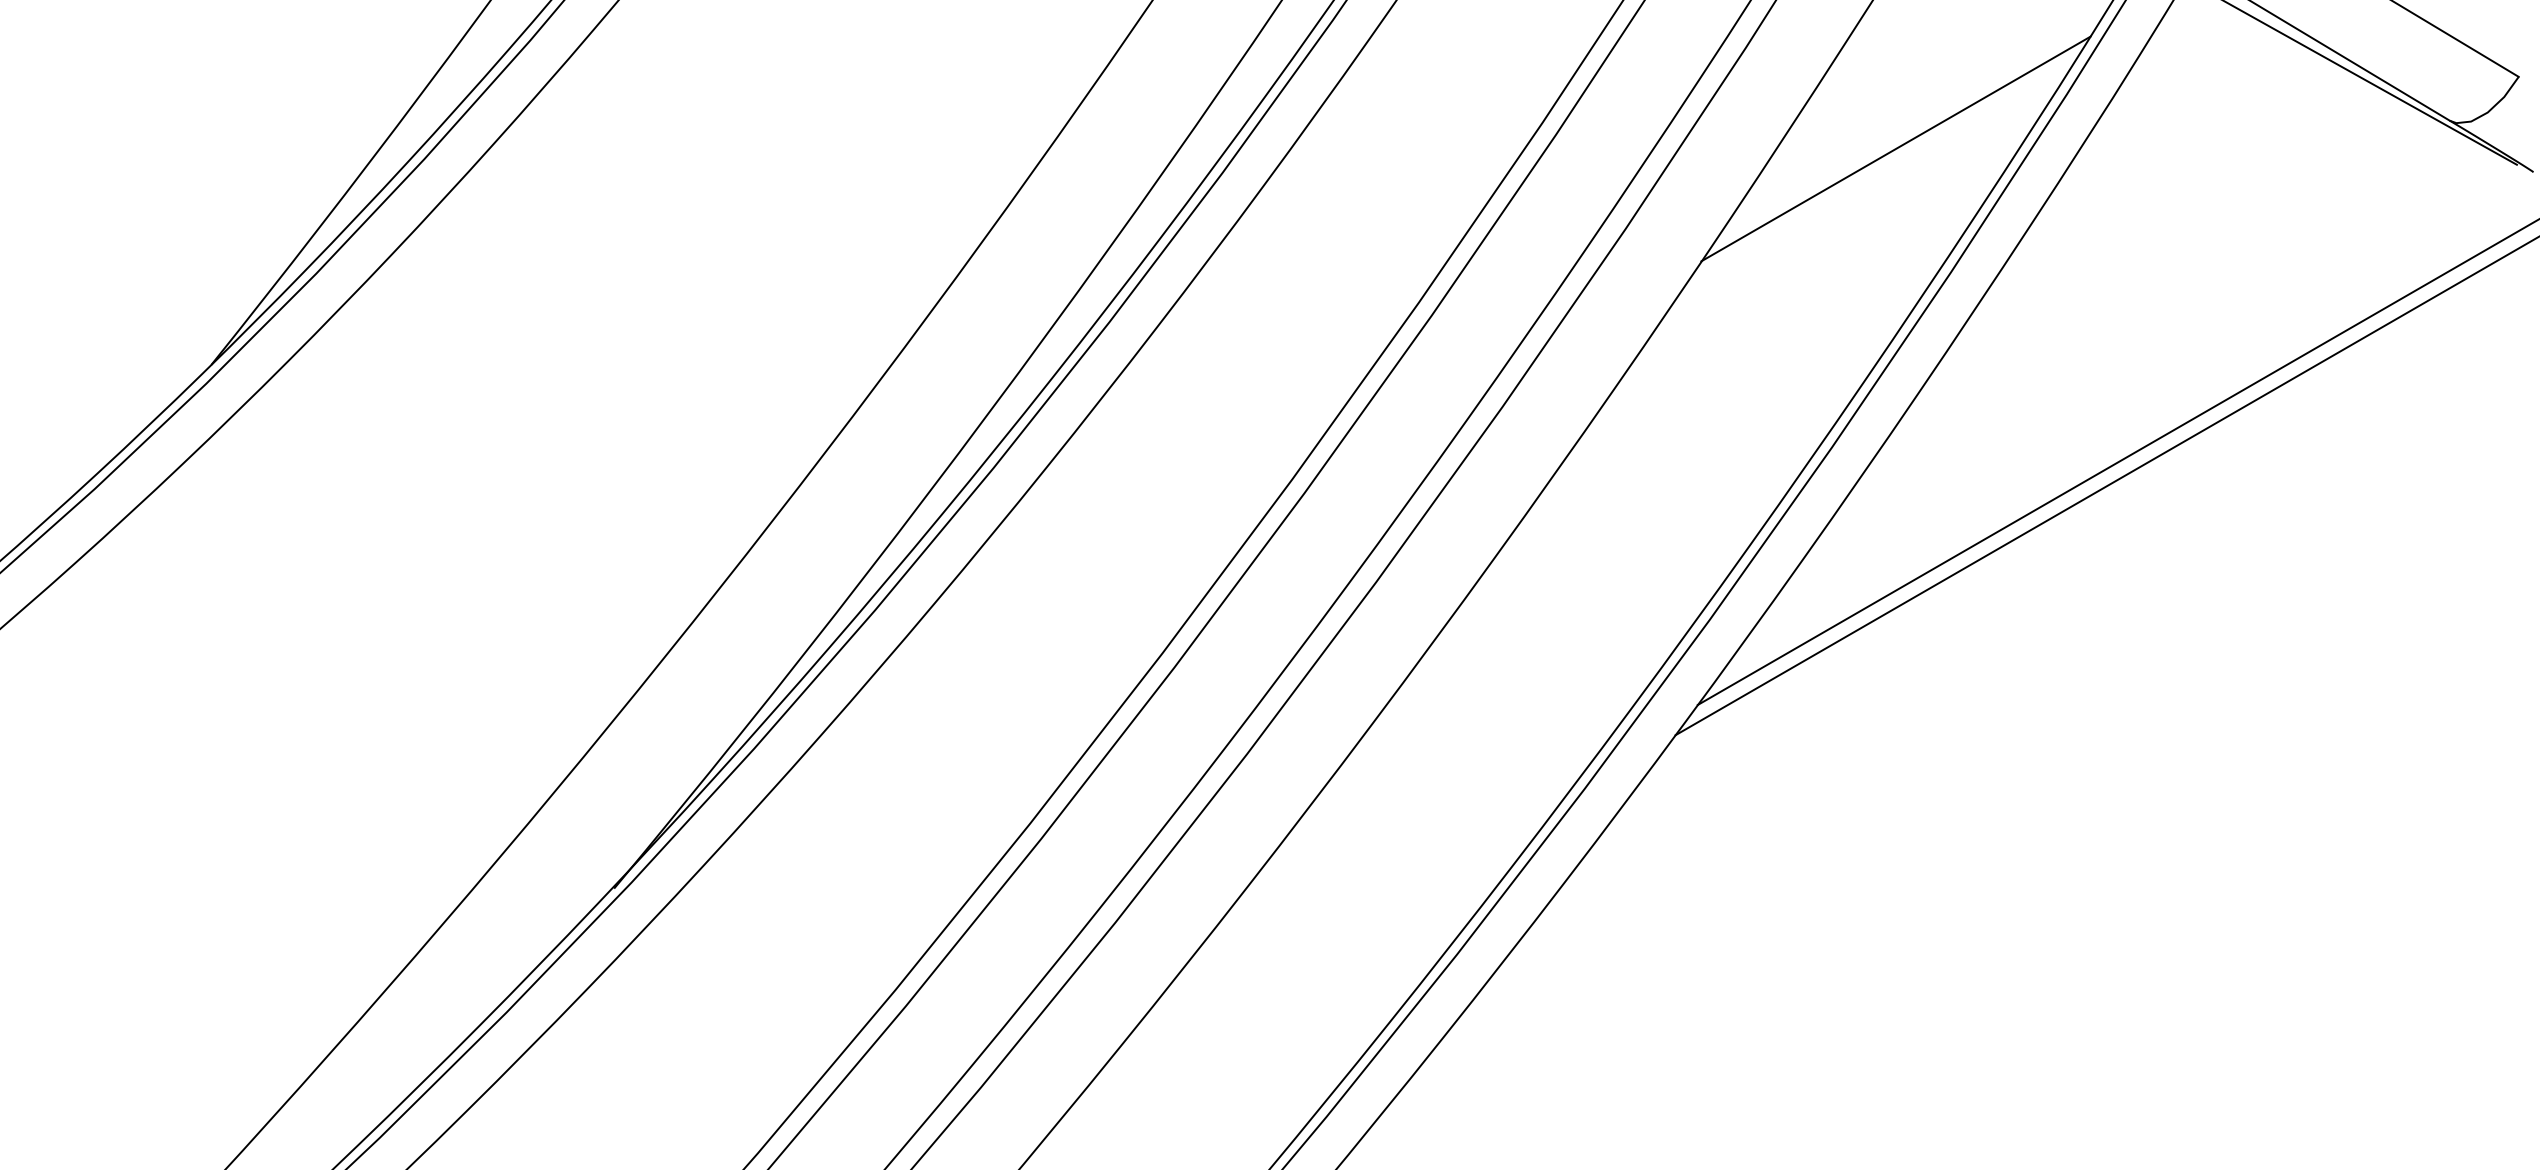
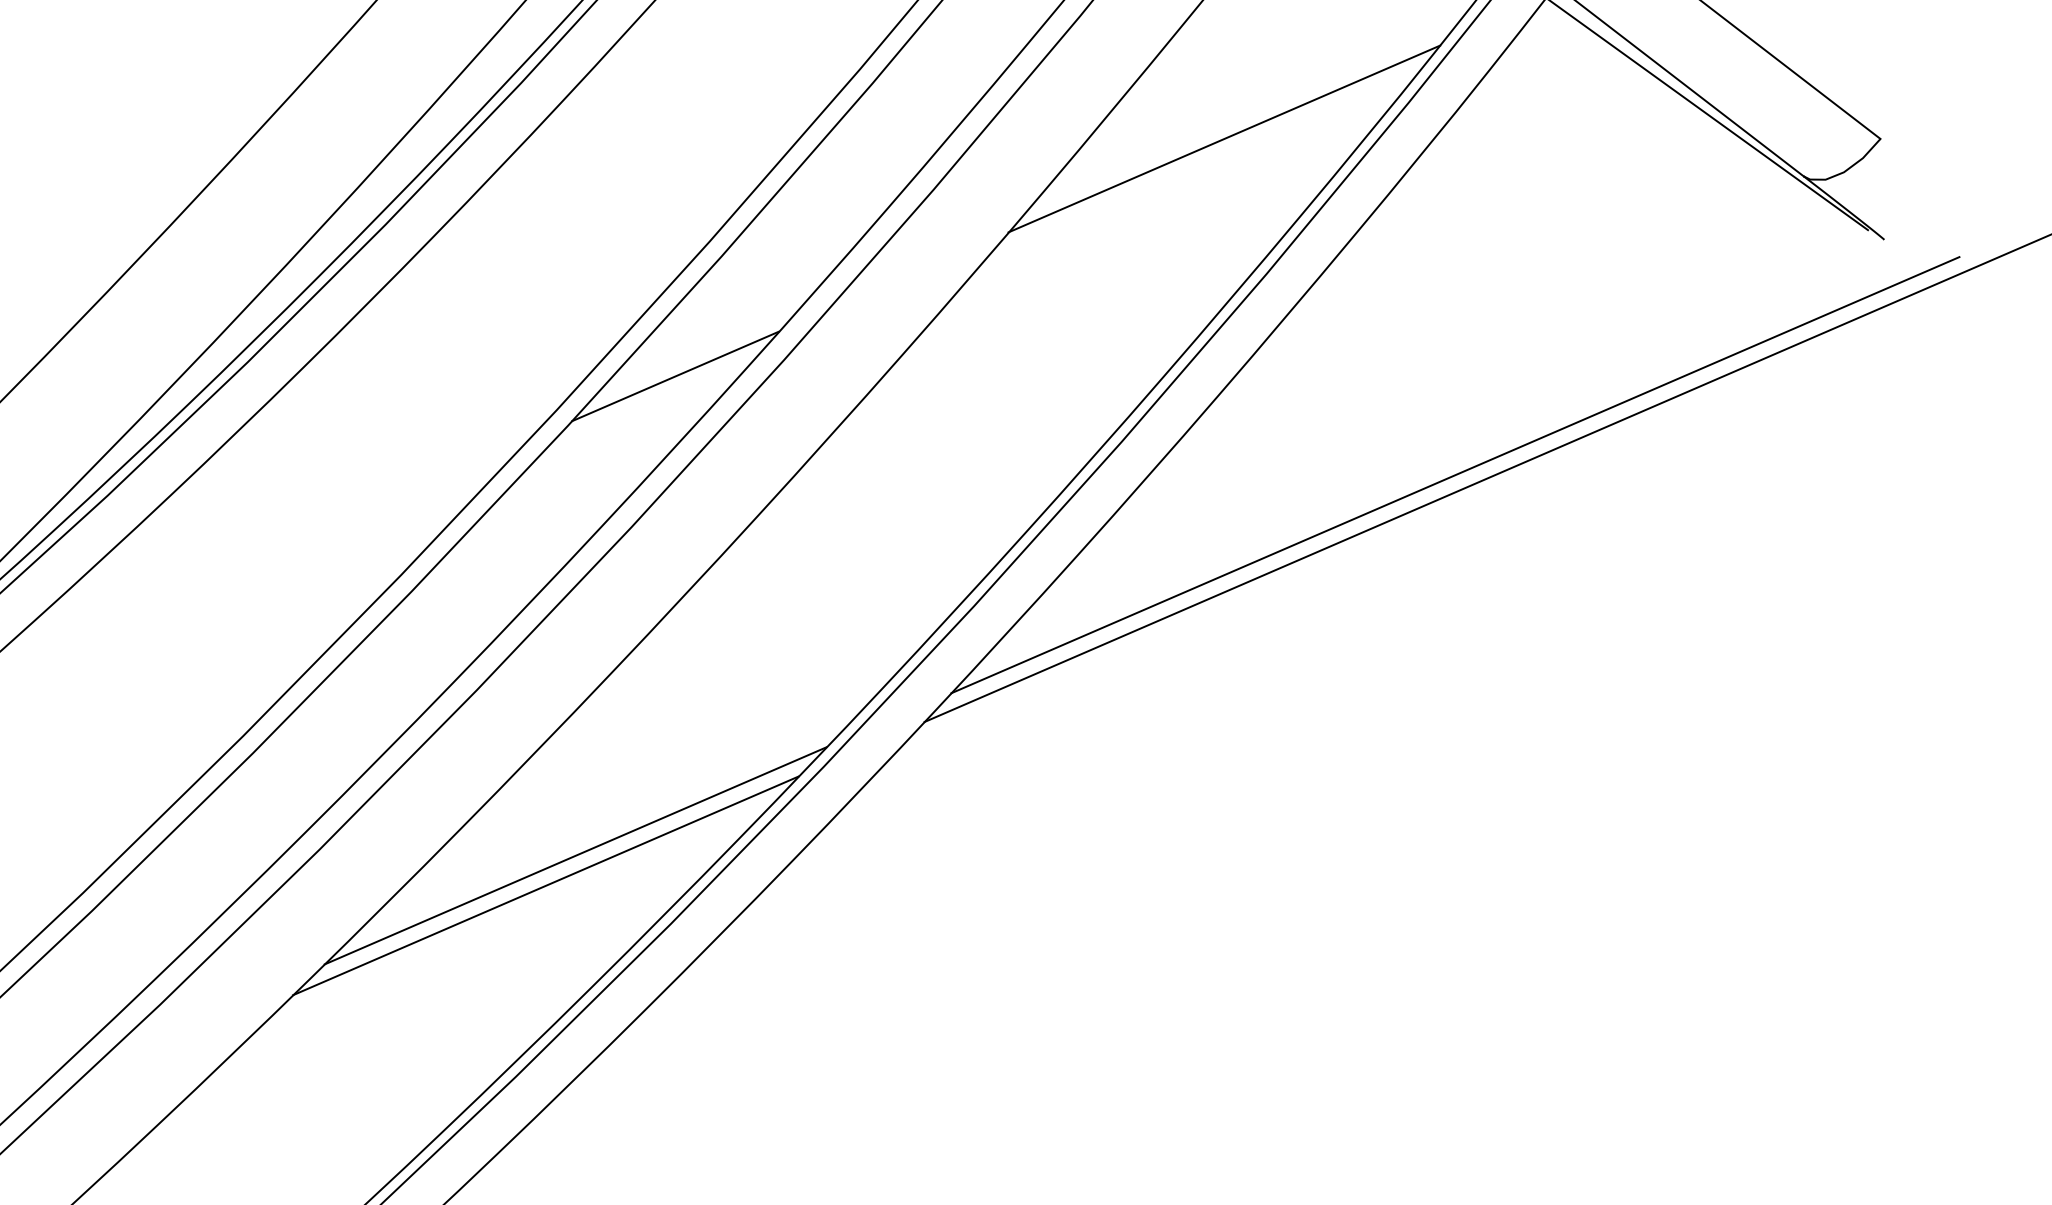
line: (1401, 434) -> (675, 376), added
line: (1358, 900) -> (575, 855), added
line: (1333, 931) -> (545, 884), added

